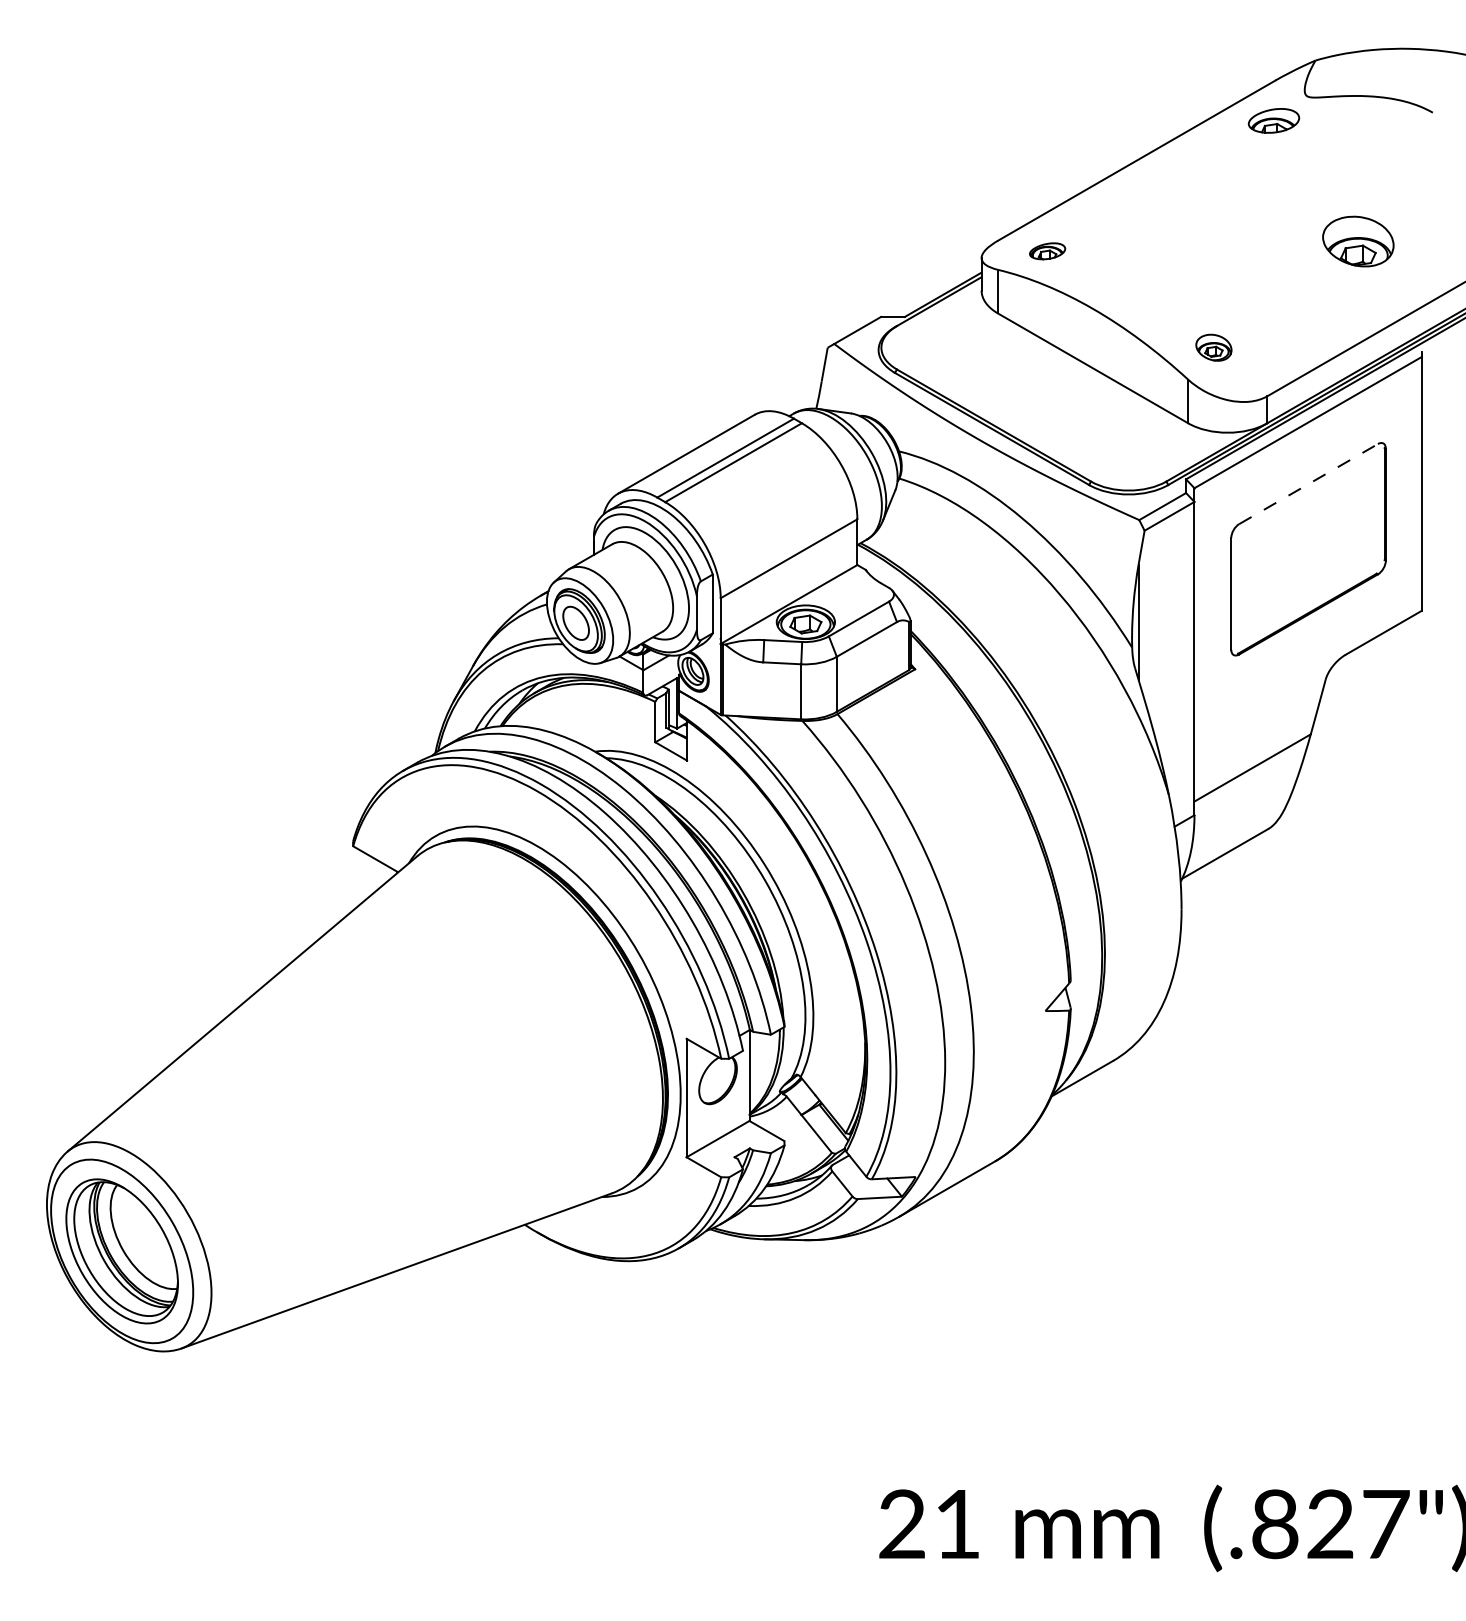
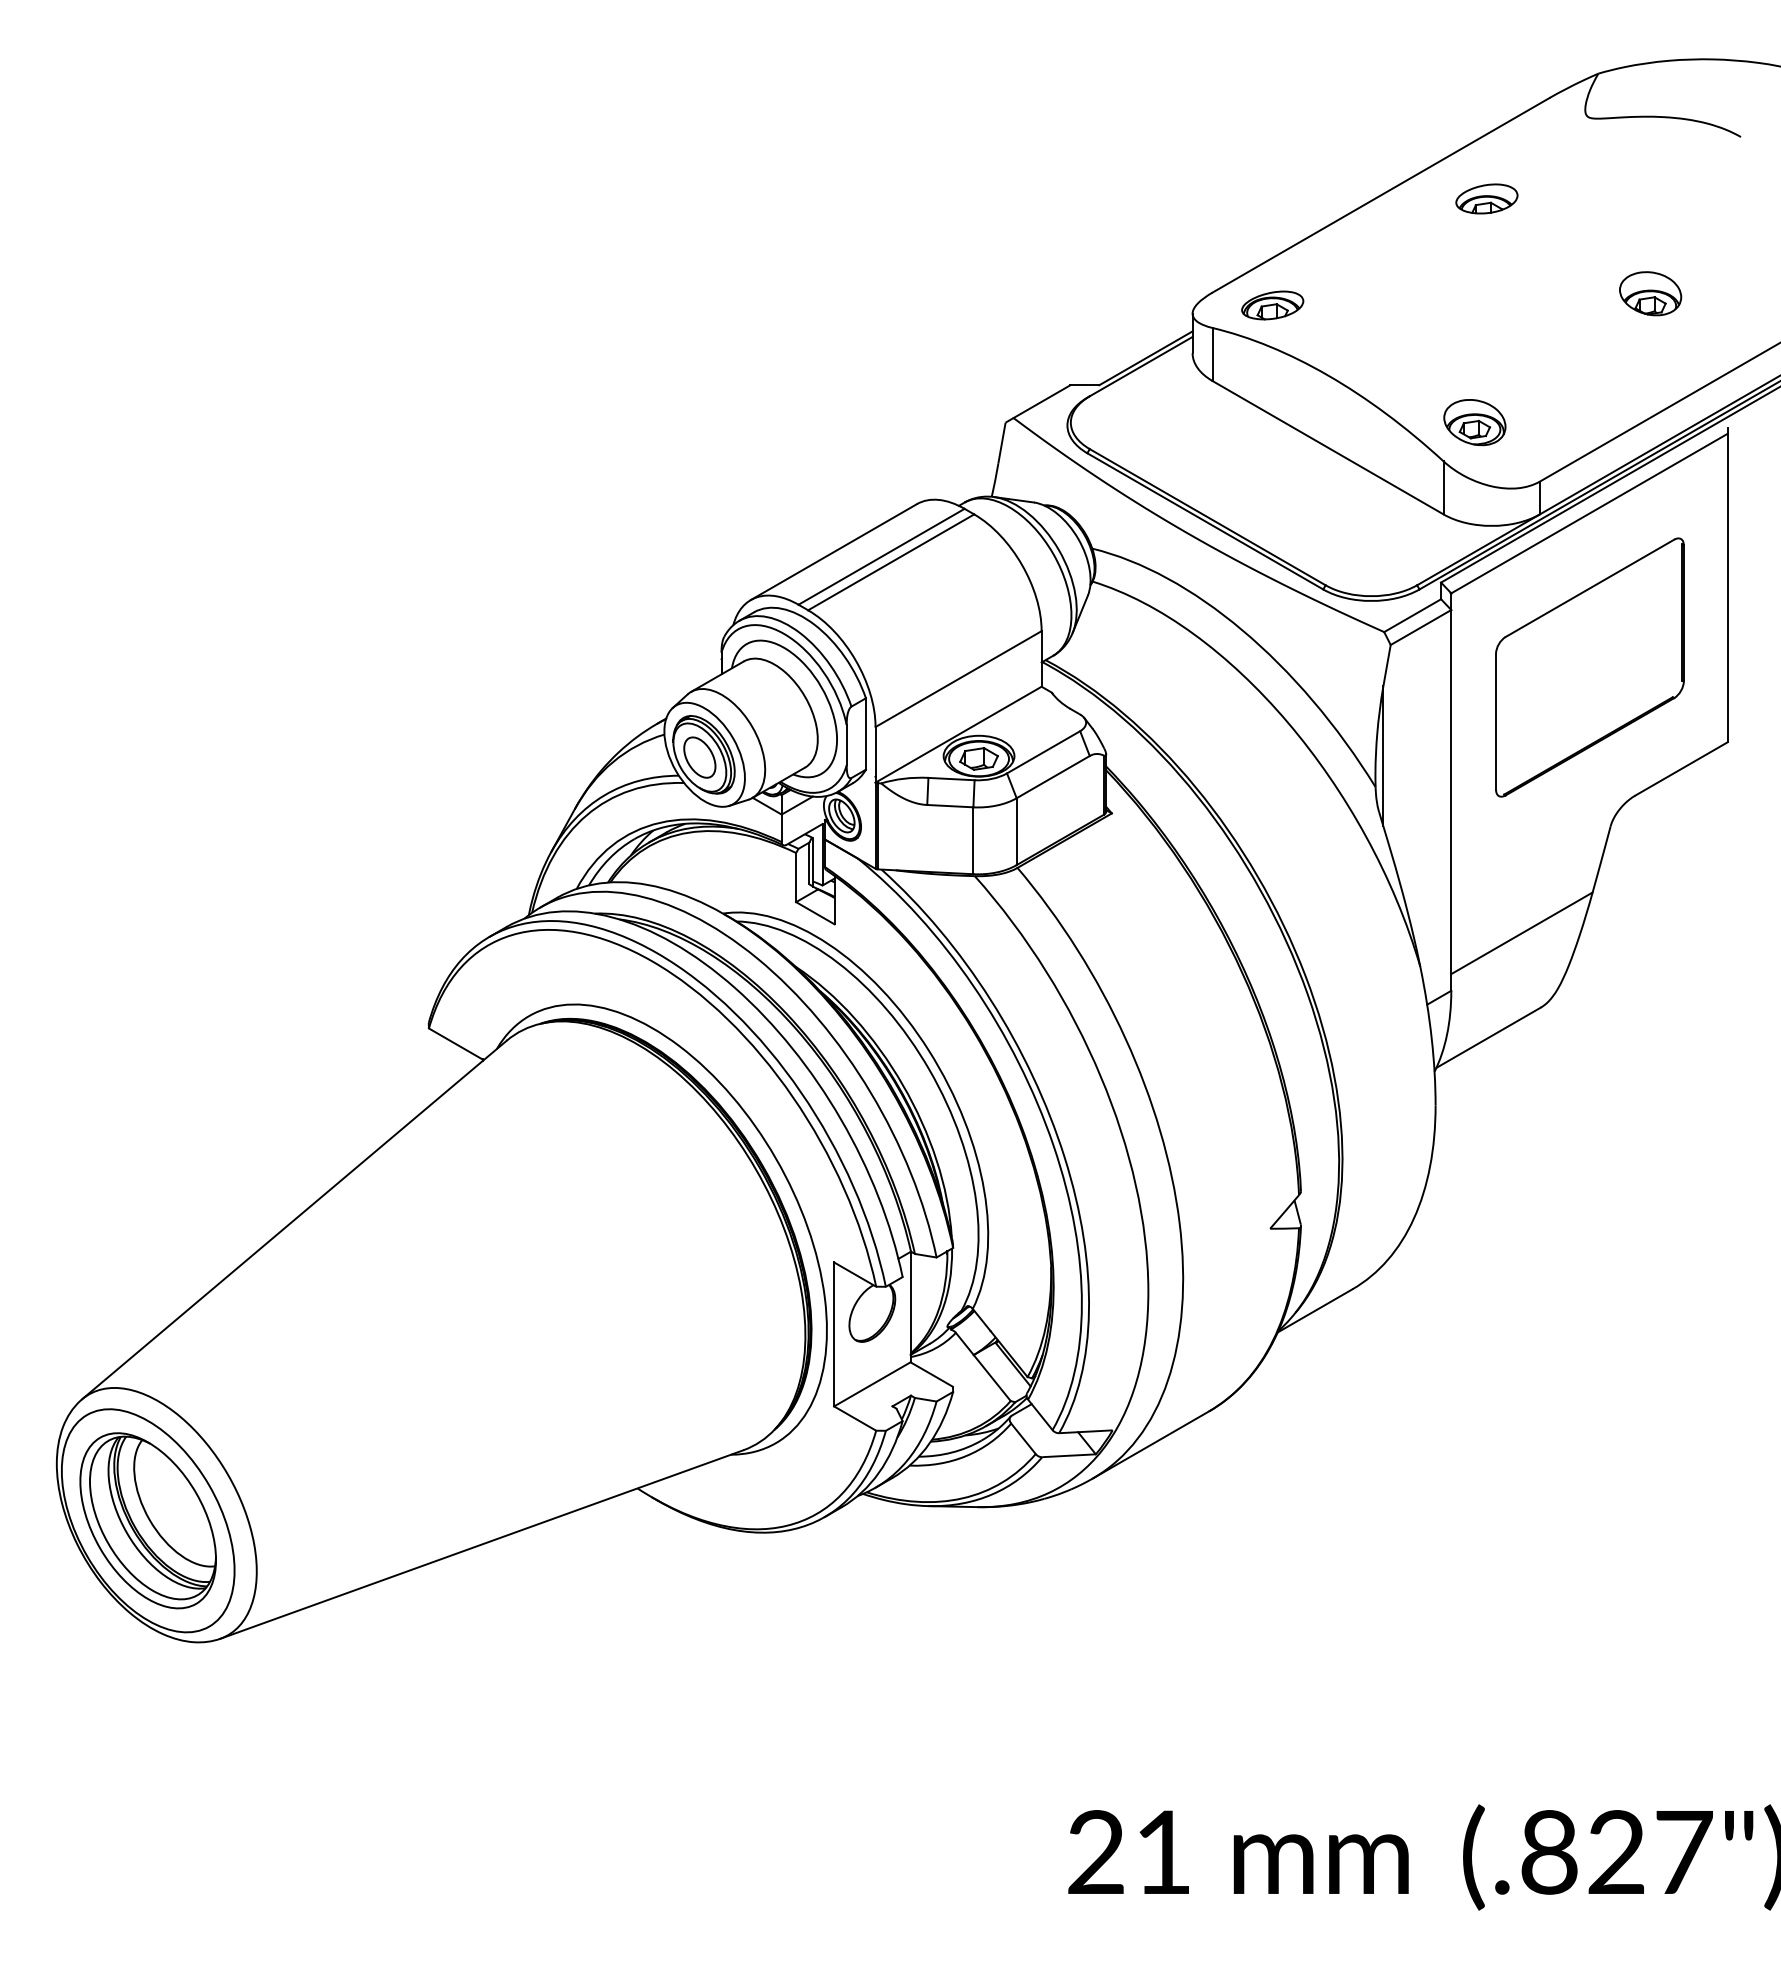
part: (1273, 120) -> (1486, 198), moved
part: (1358, 241) -> (1650, 293), size x0.71
part: (1047, 251) -> (1272, 305), size x1.43
part: (1213, 347) -> (1474, 422), size x1.43
line: (1309, 484) -> (1590, 588), dashed -> solid

